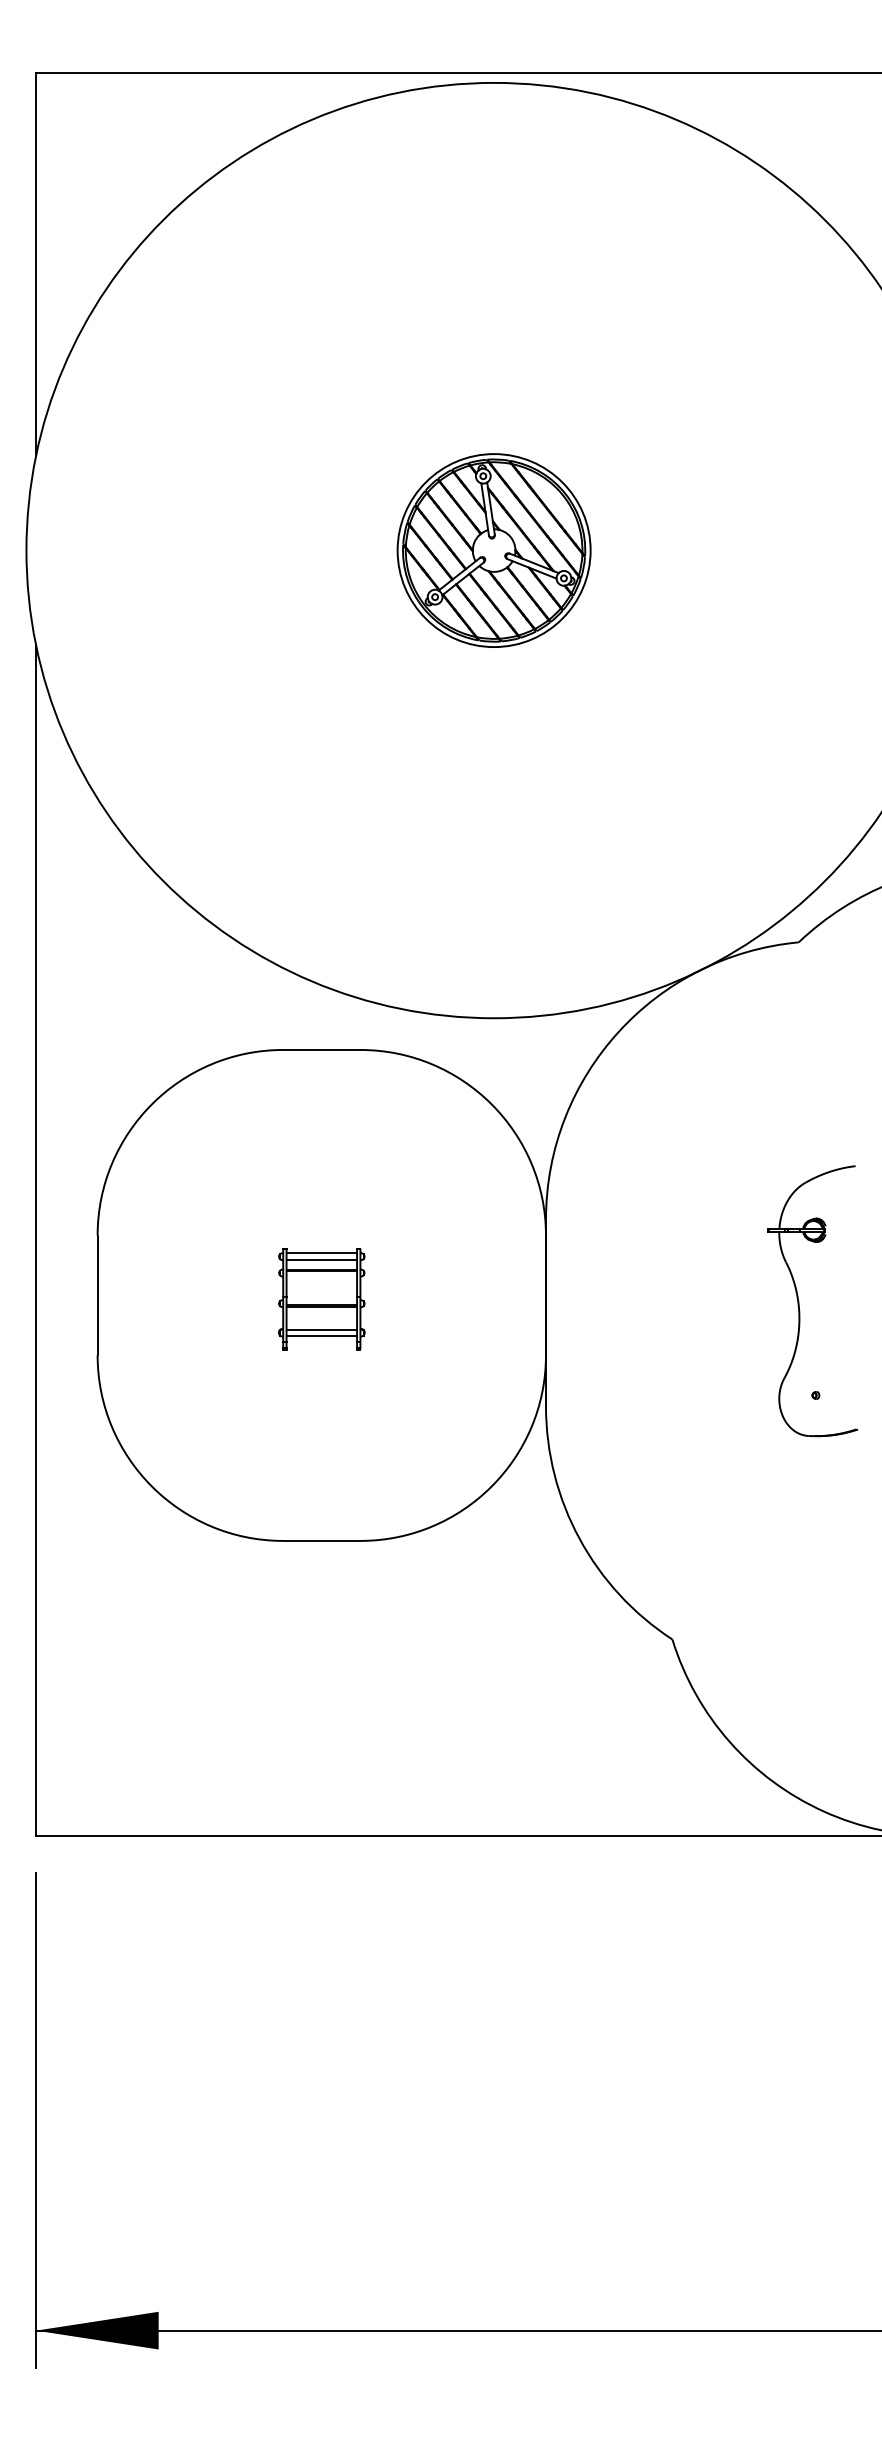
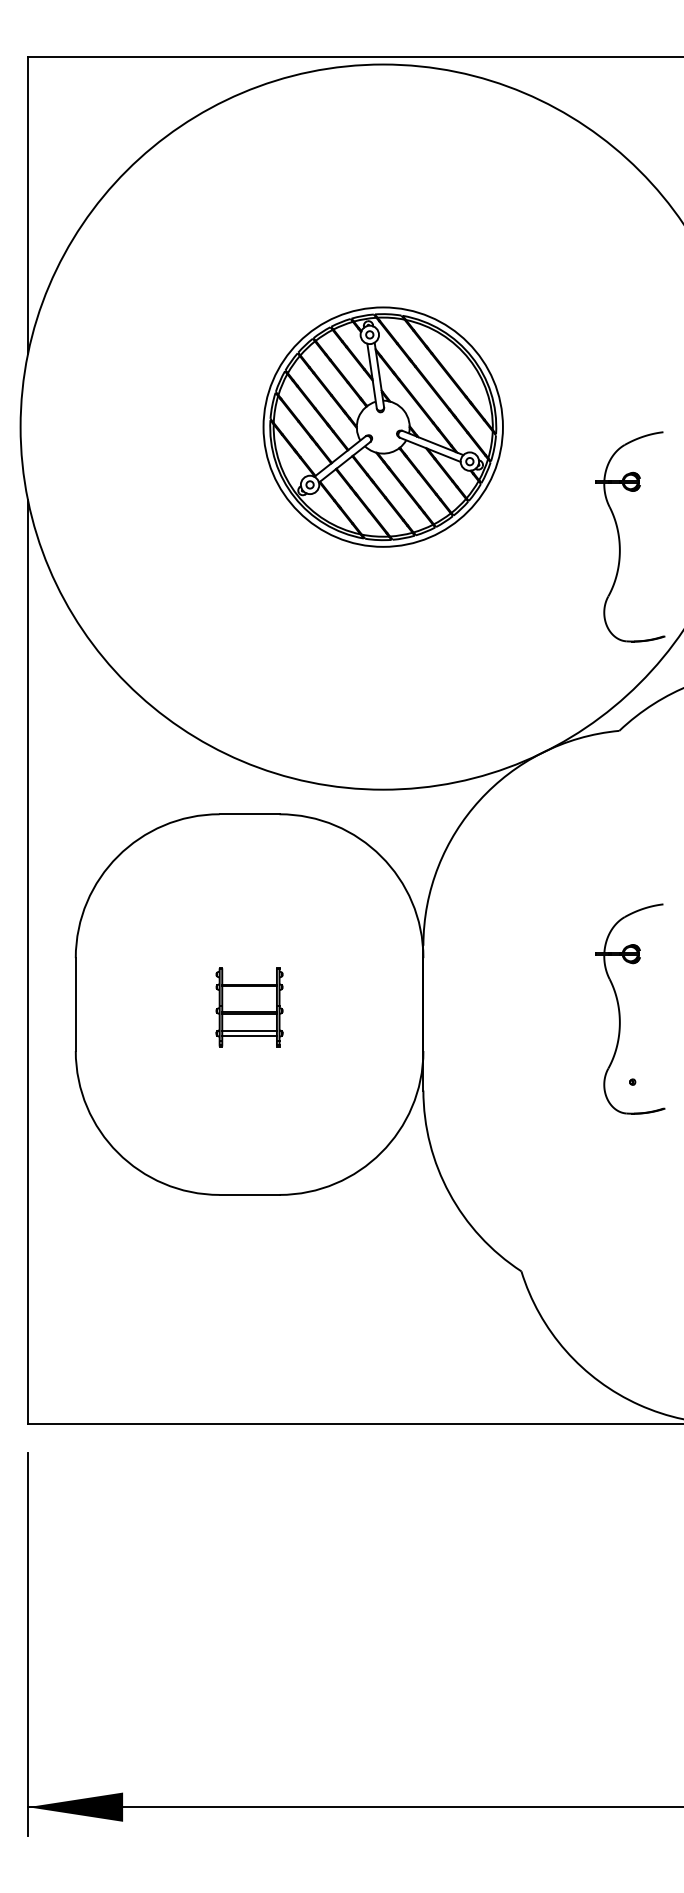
part: (493, 550) -> (382, 427), size x1.6
part: (799, 692) -> (619, 537), added
line: (321, 1253) -> (249, 972), removed
line: (321, 1259) -> (249, 976), removed

